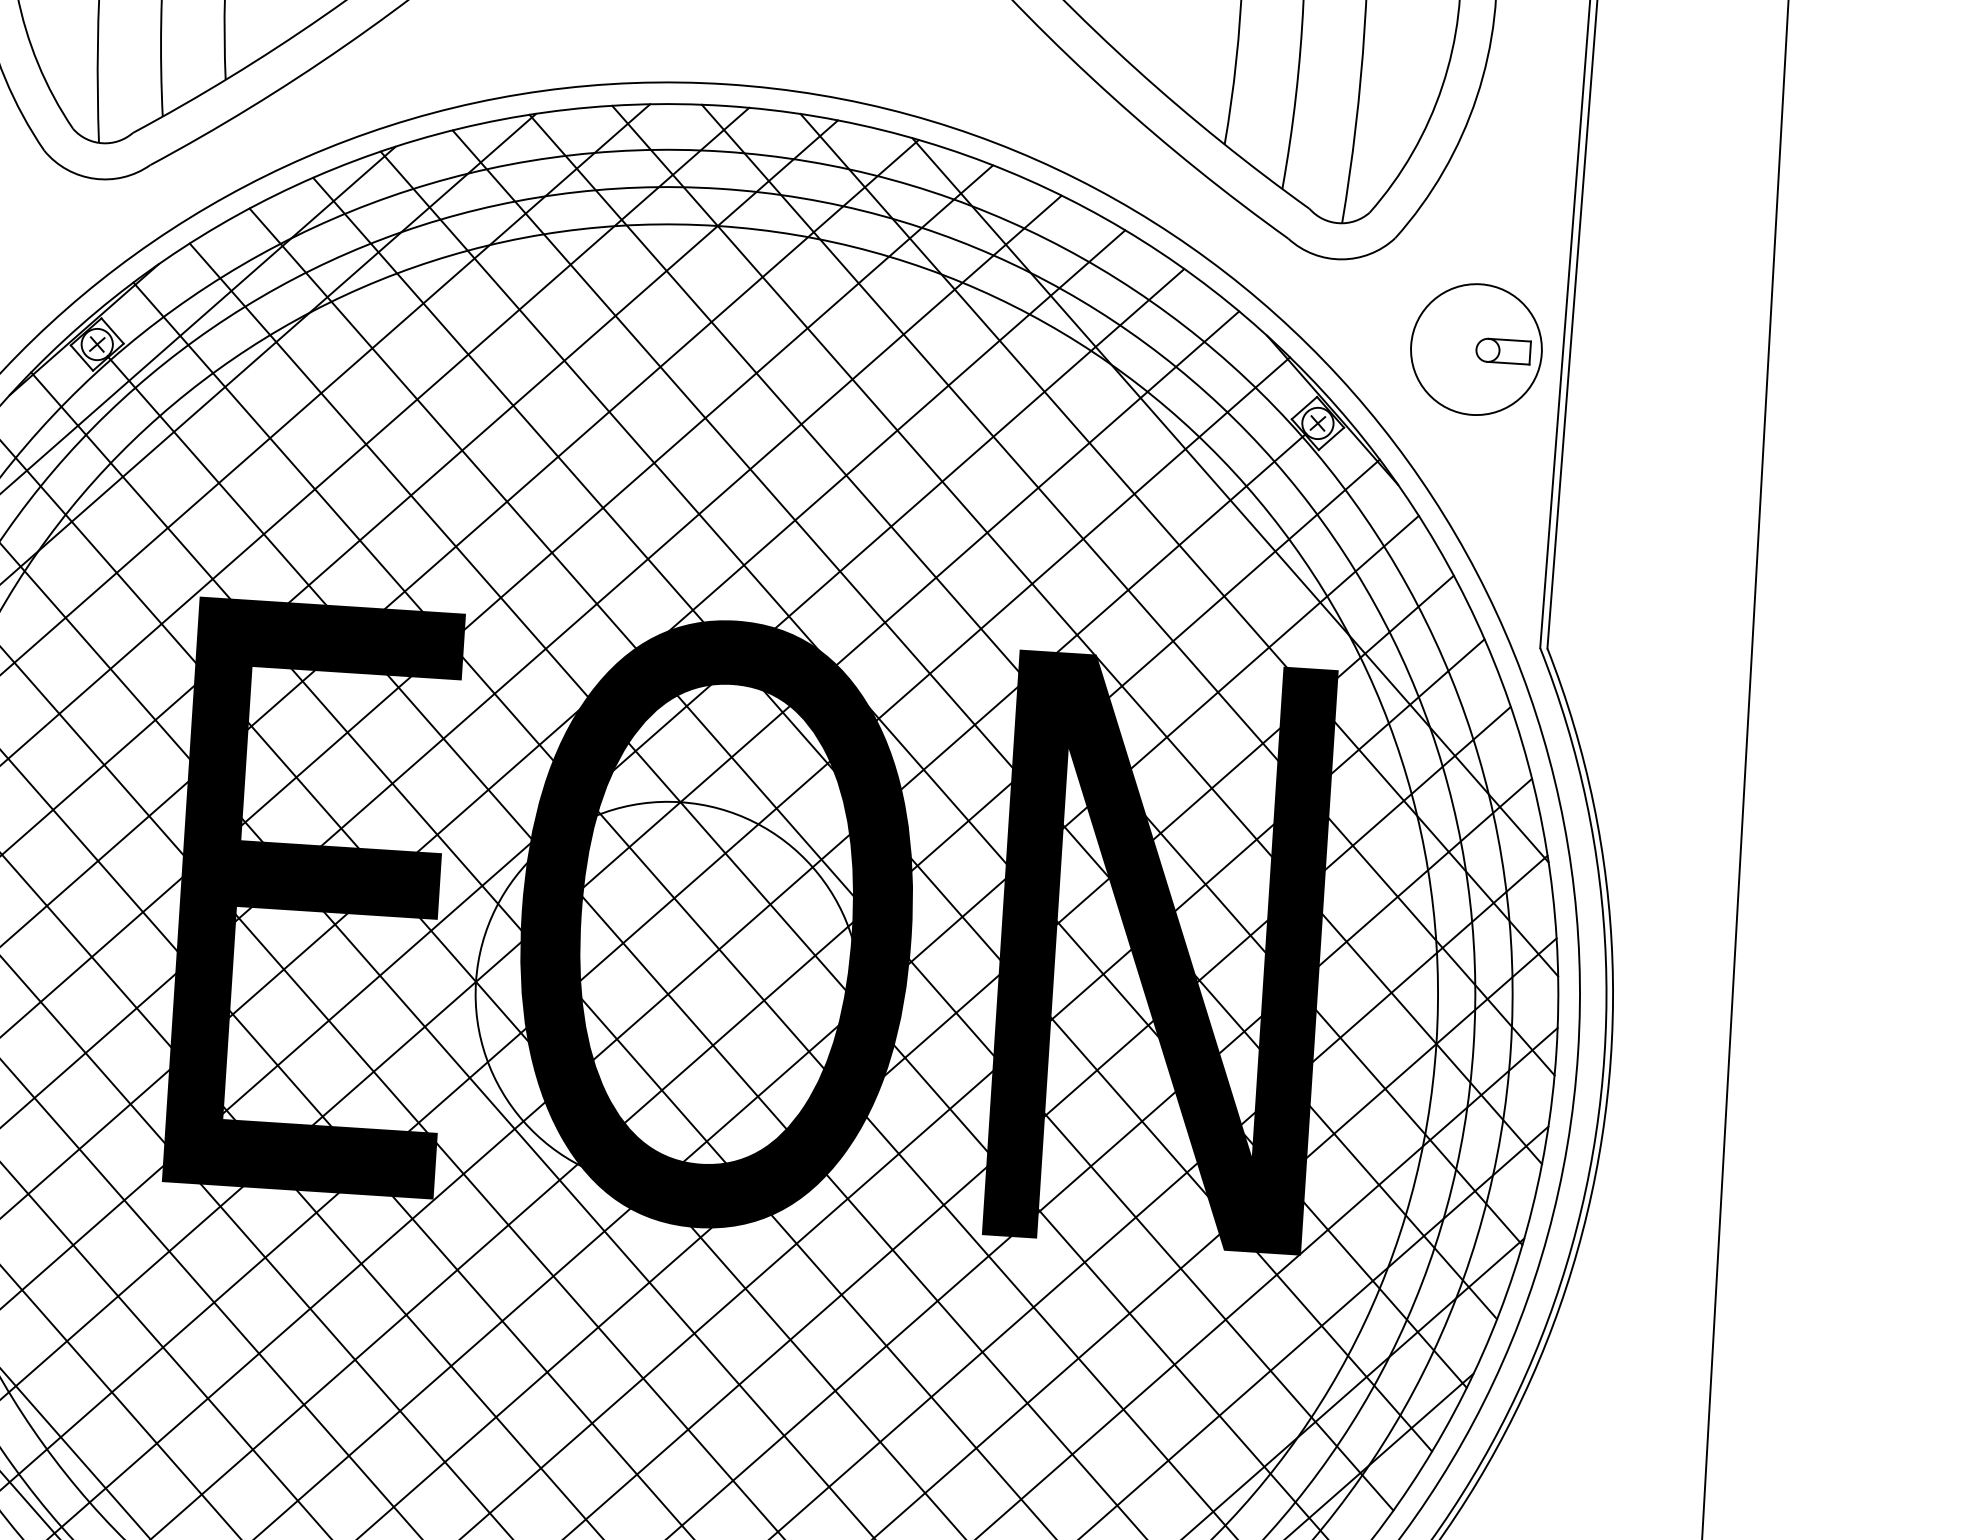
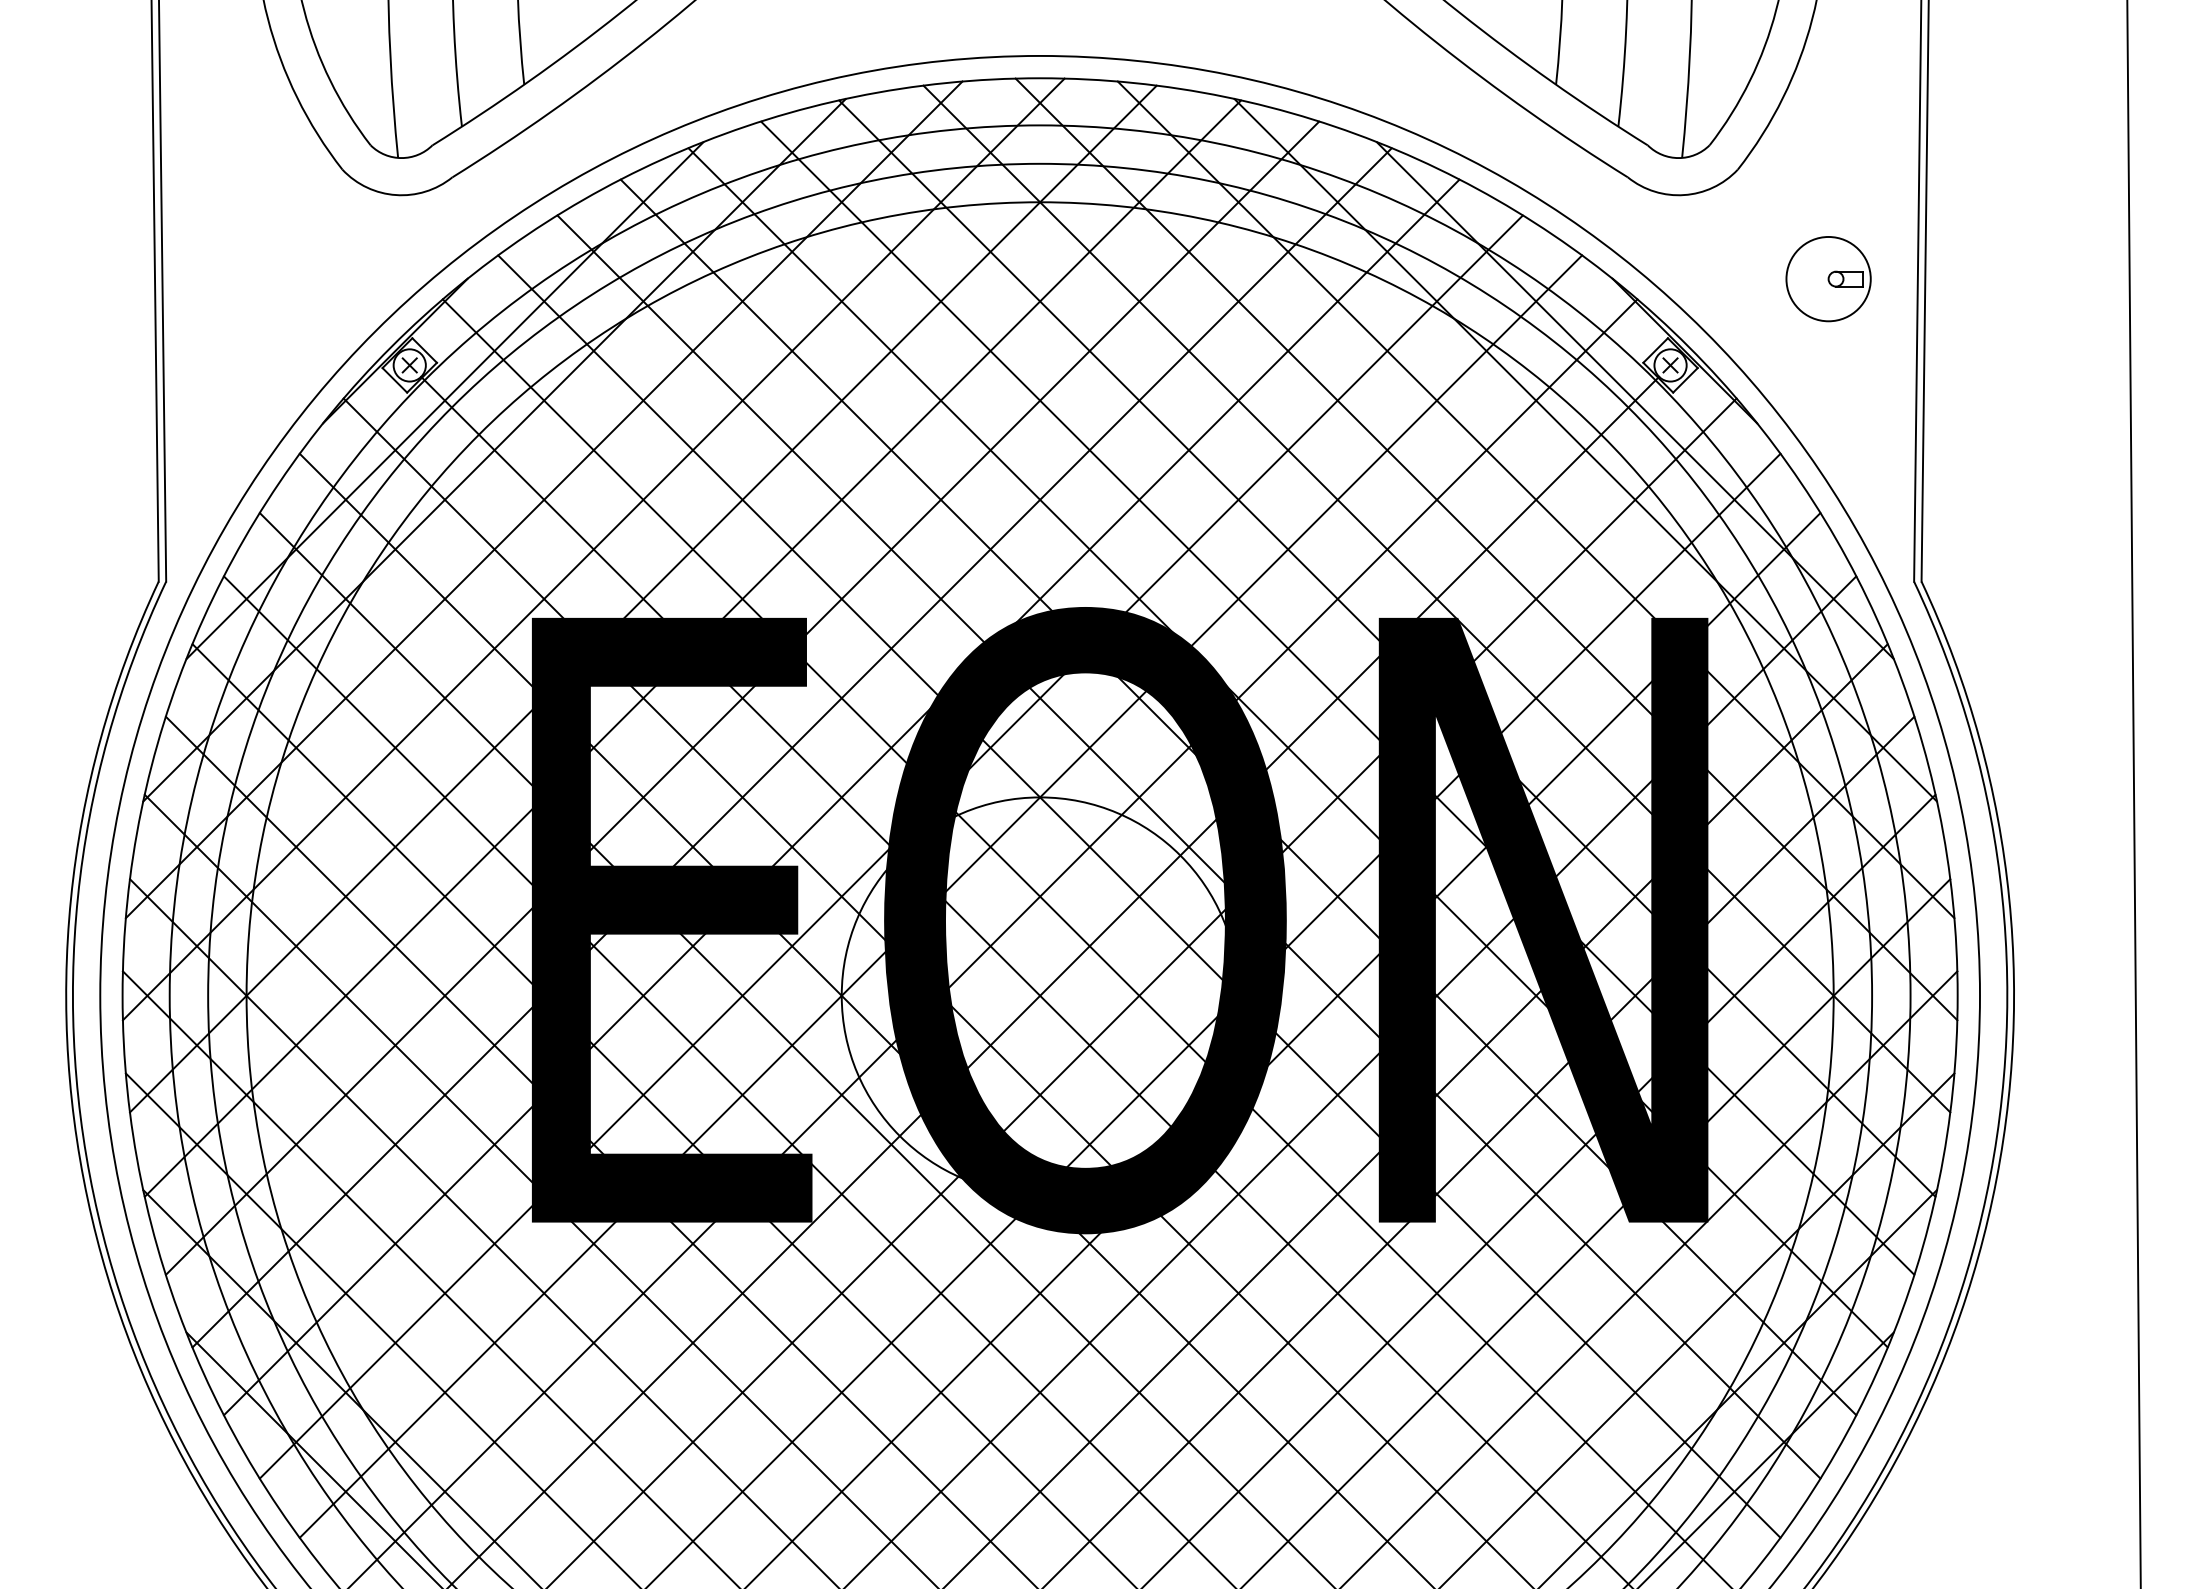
part: (1476, 350) -> (1828, 279), size x0.62
line: (1280, 455) -> (1634, 400), added

